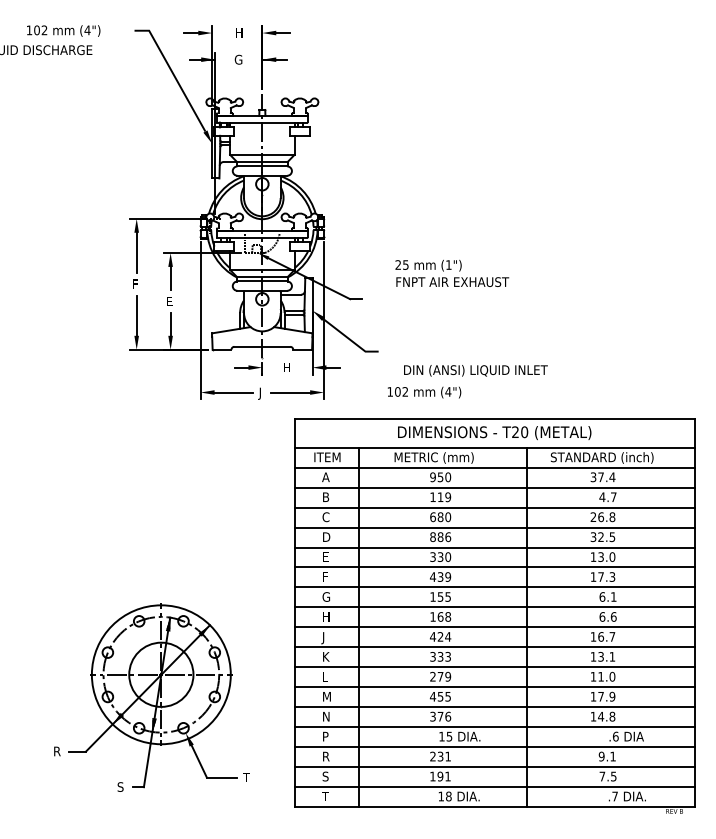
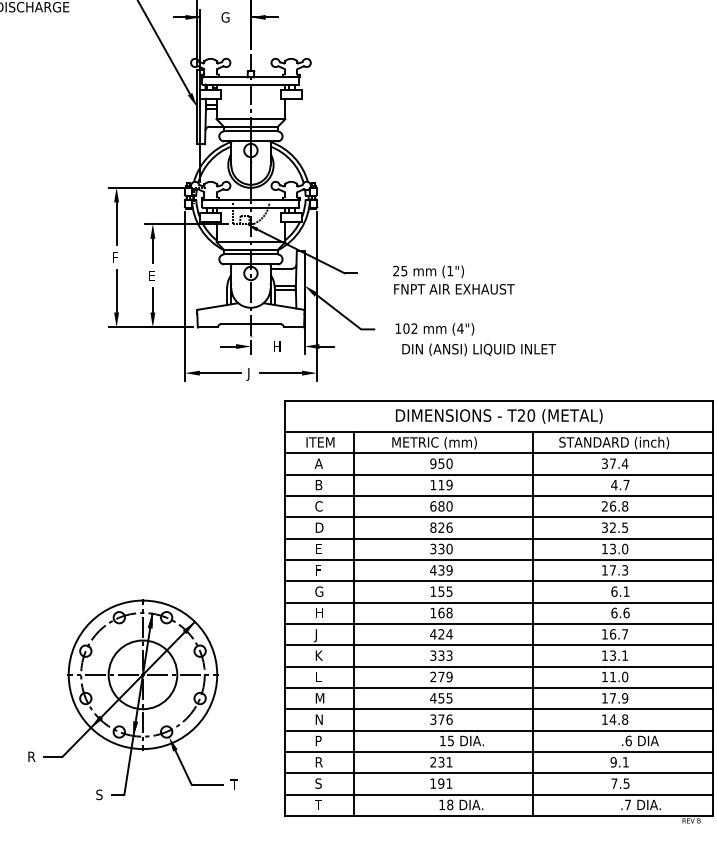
text: (452, 272) -> (454, 279), moved
text: (424, 392) -> (434, 329), moved
text: (440, 537) -> (441, 528), 886 -> 826

